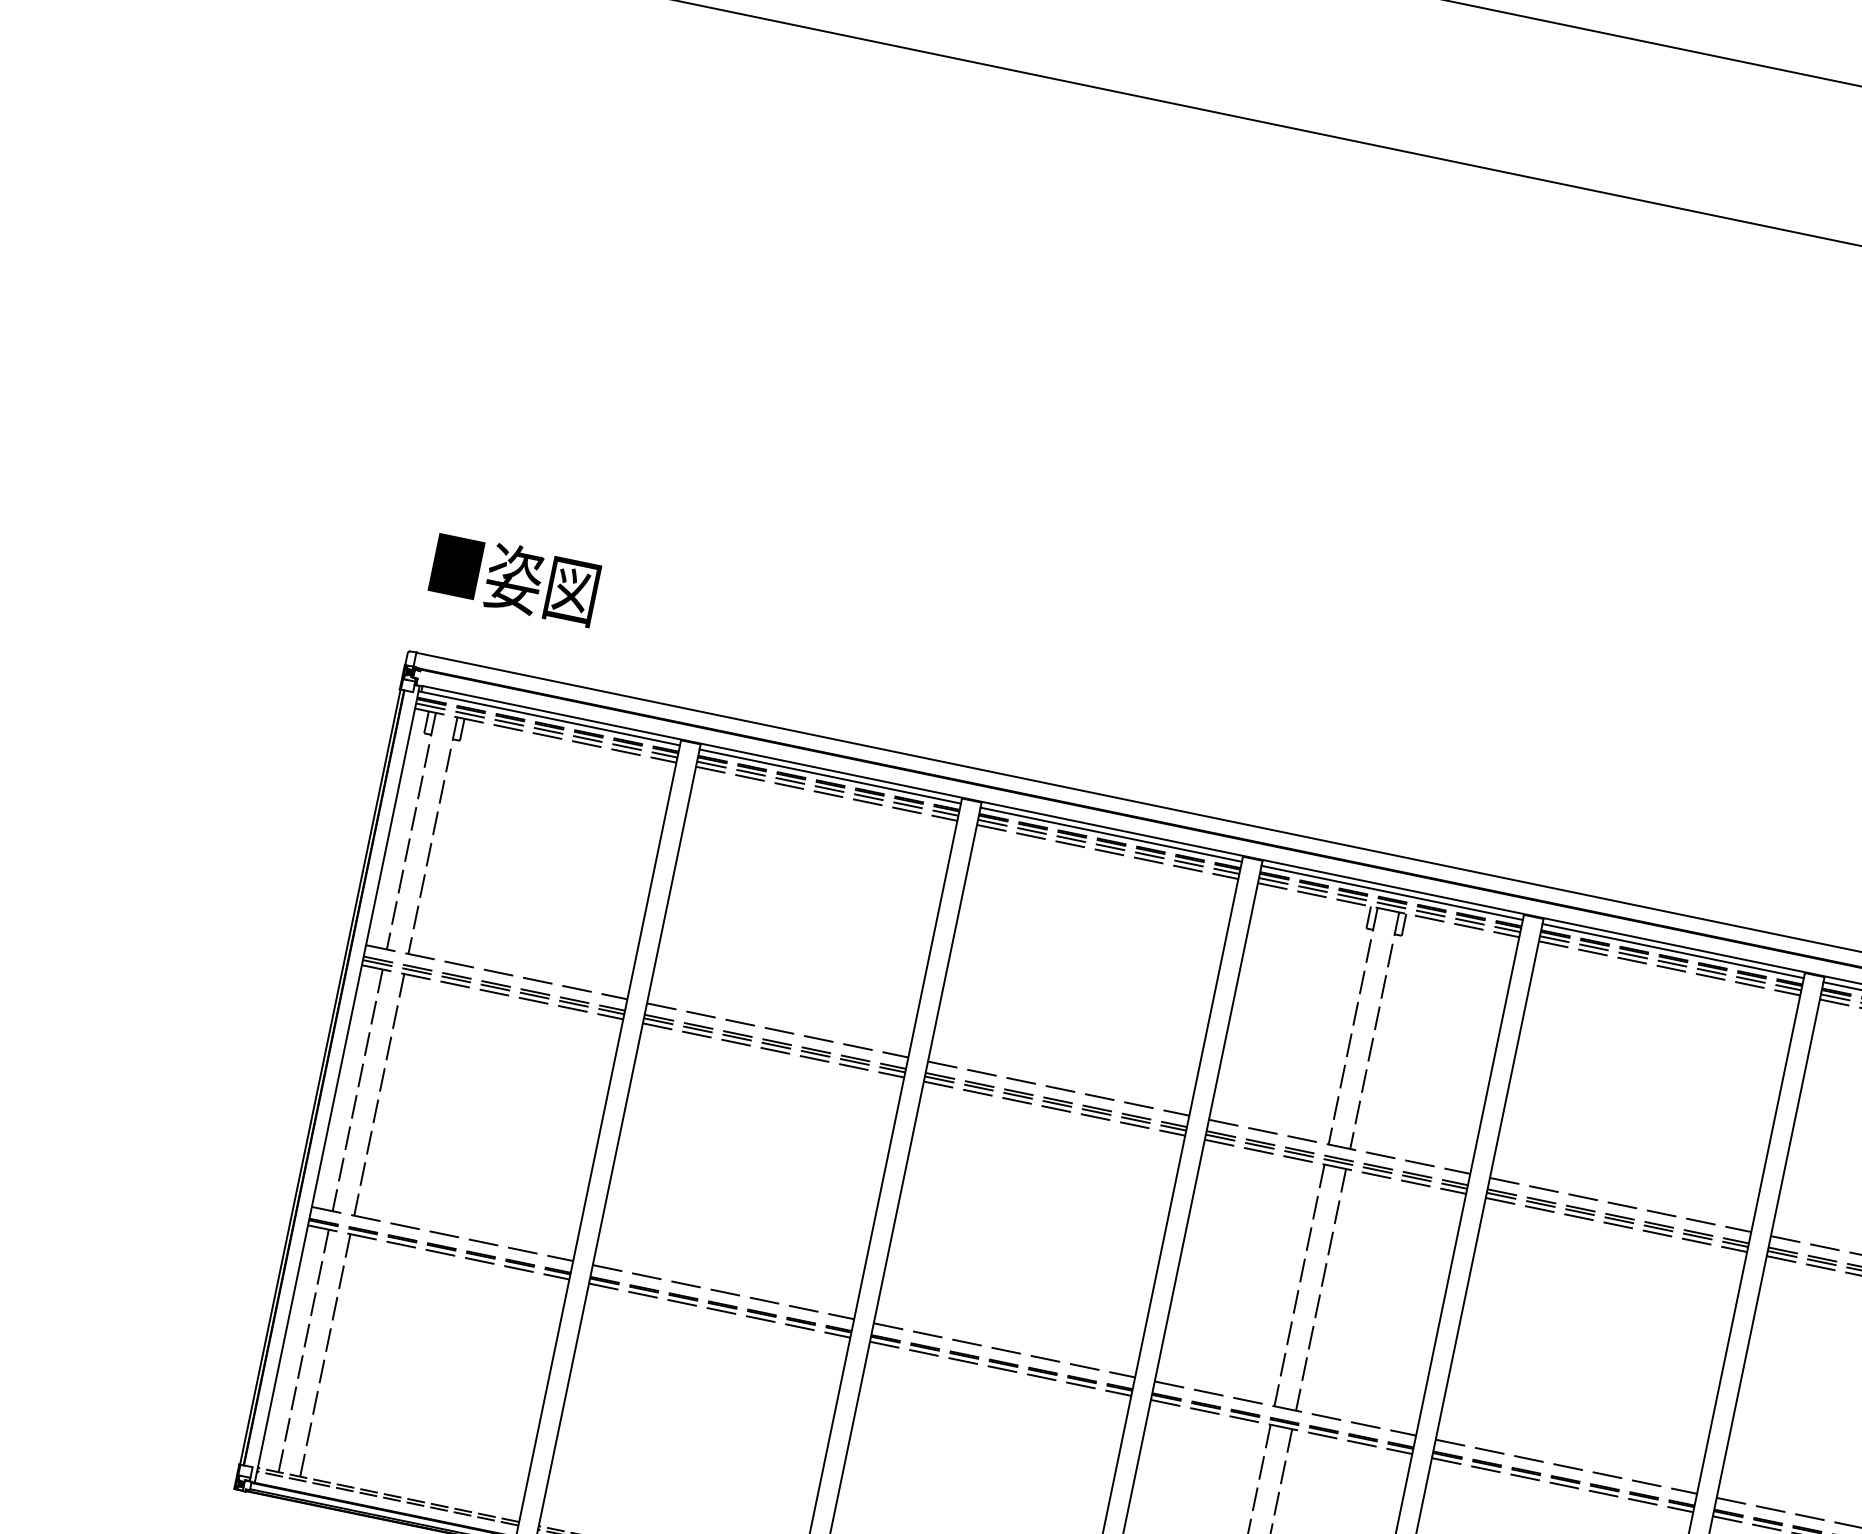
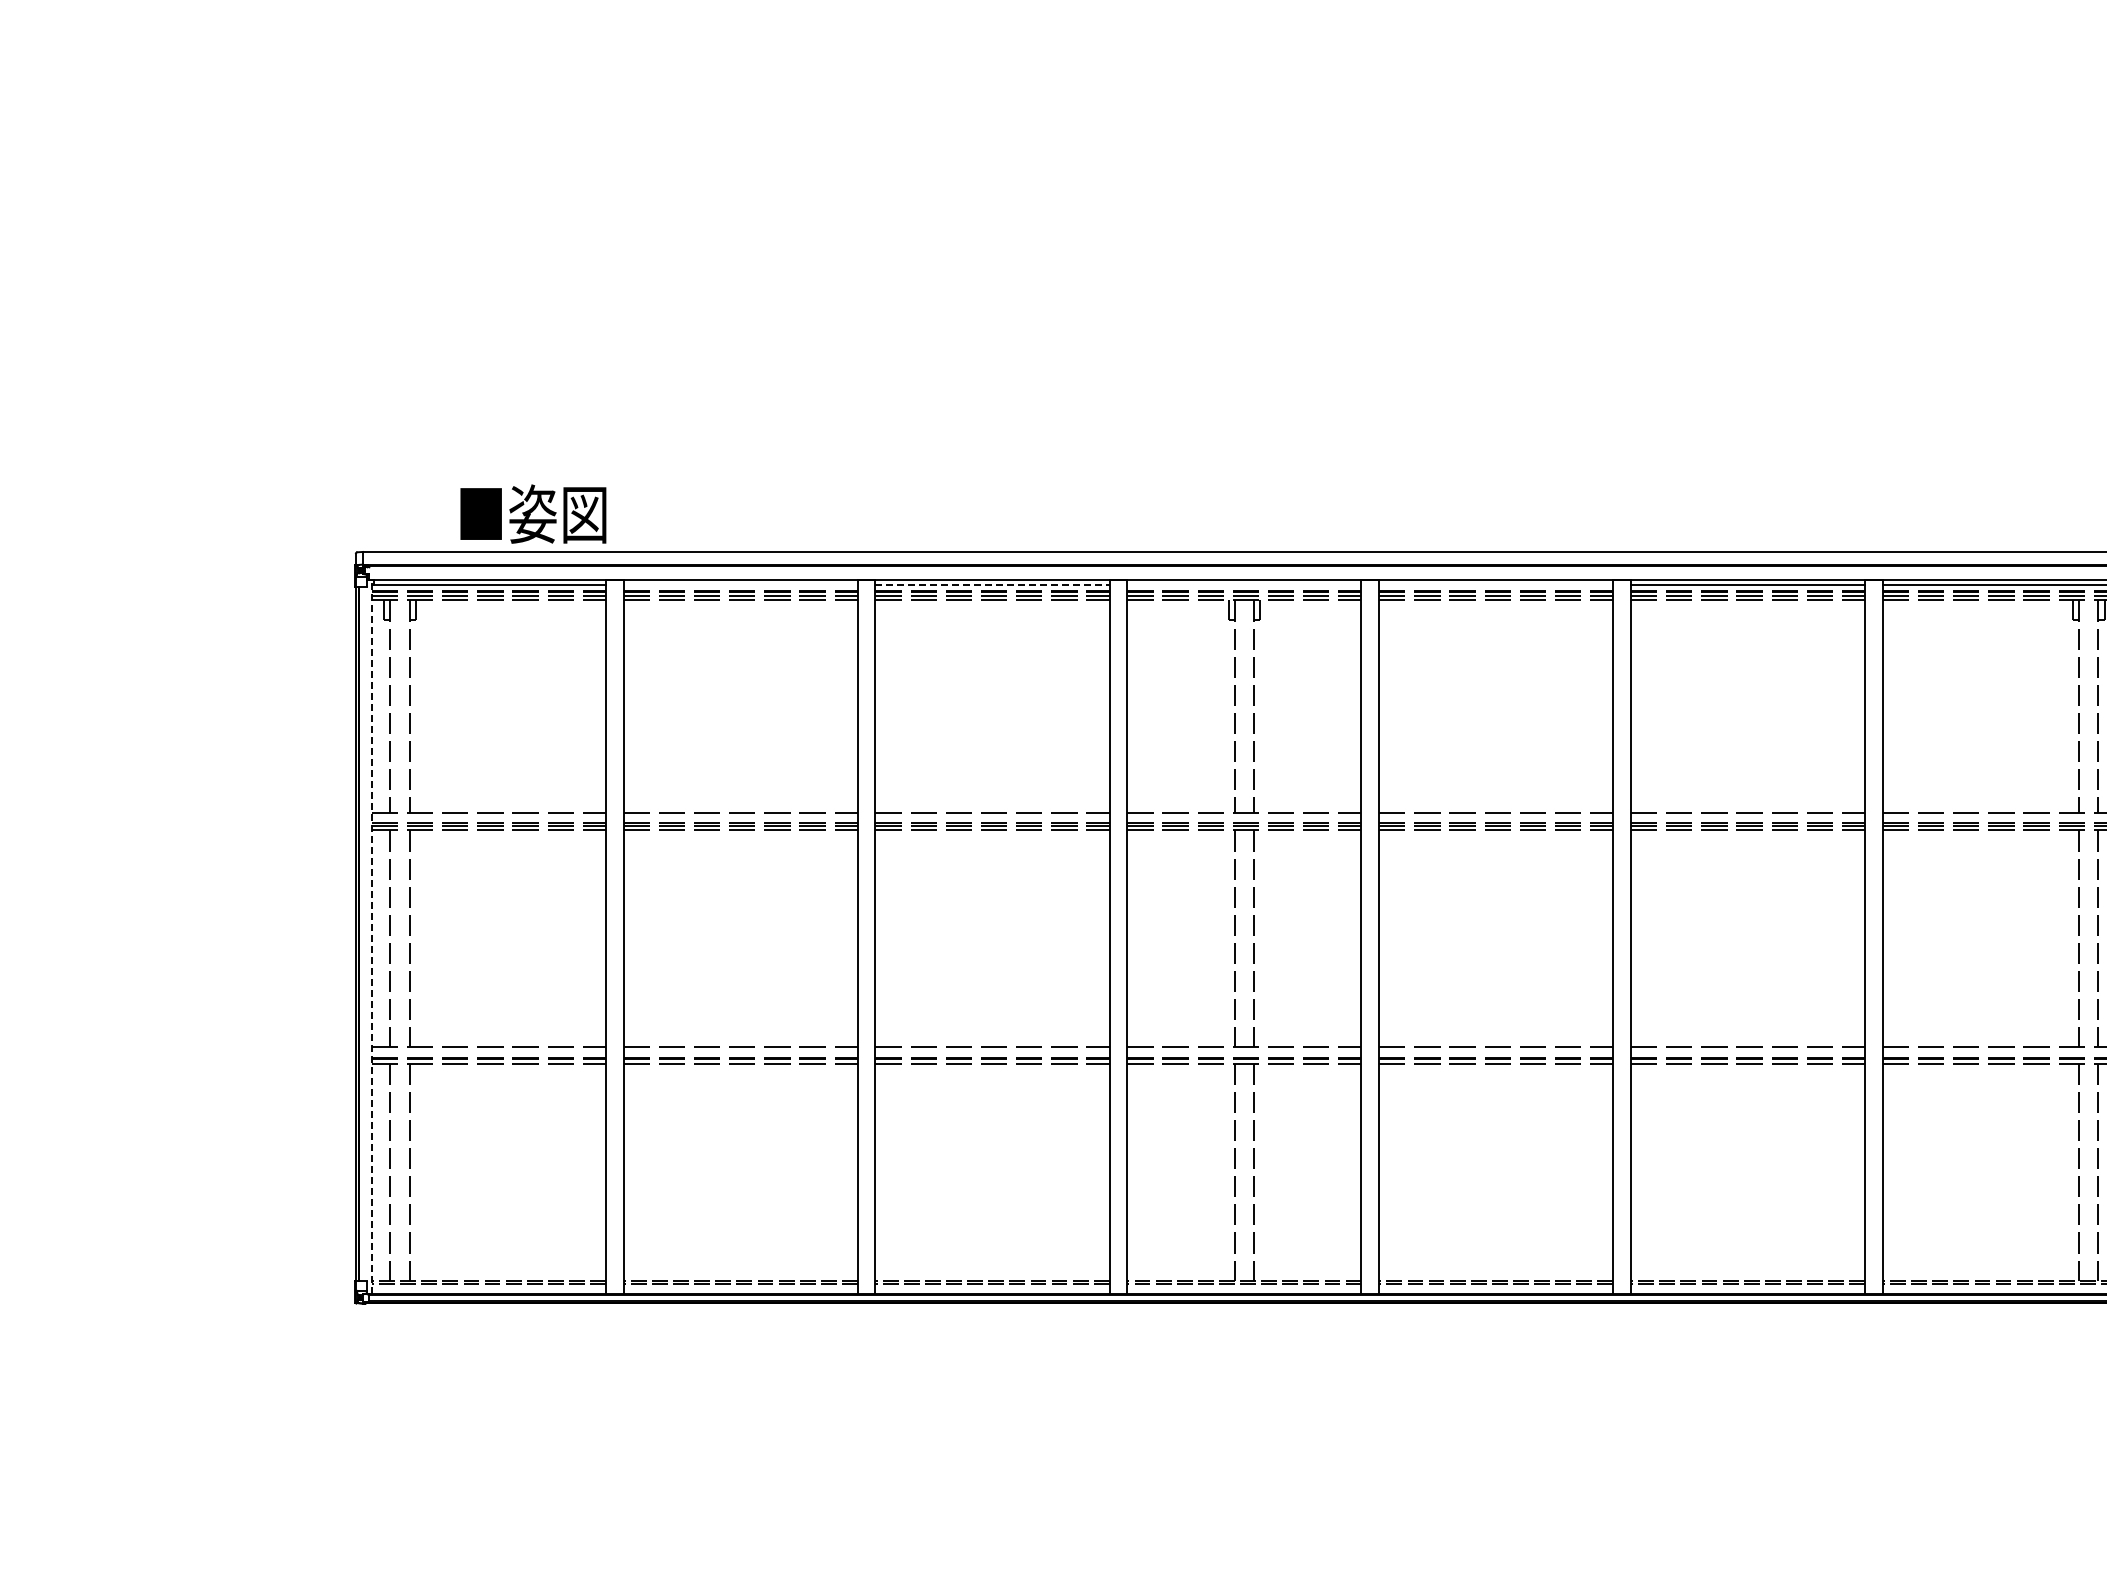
text: (515, 578) -> (533, 513), moved
line: (829, 777) -> (740, 585), removed
line: (1112, 835) -> (993, 585), solid -> dashed
line: (1392, 893) -> (1244, 585), removed
line: (1673, 951) -> (1496, 585), removed
line: (336, 1084) -> (371, 937), solid -> dashed

